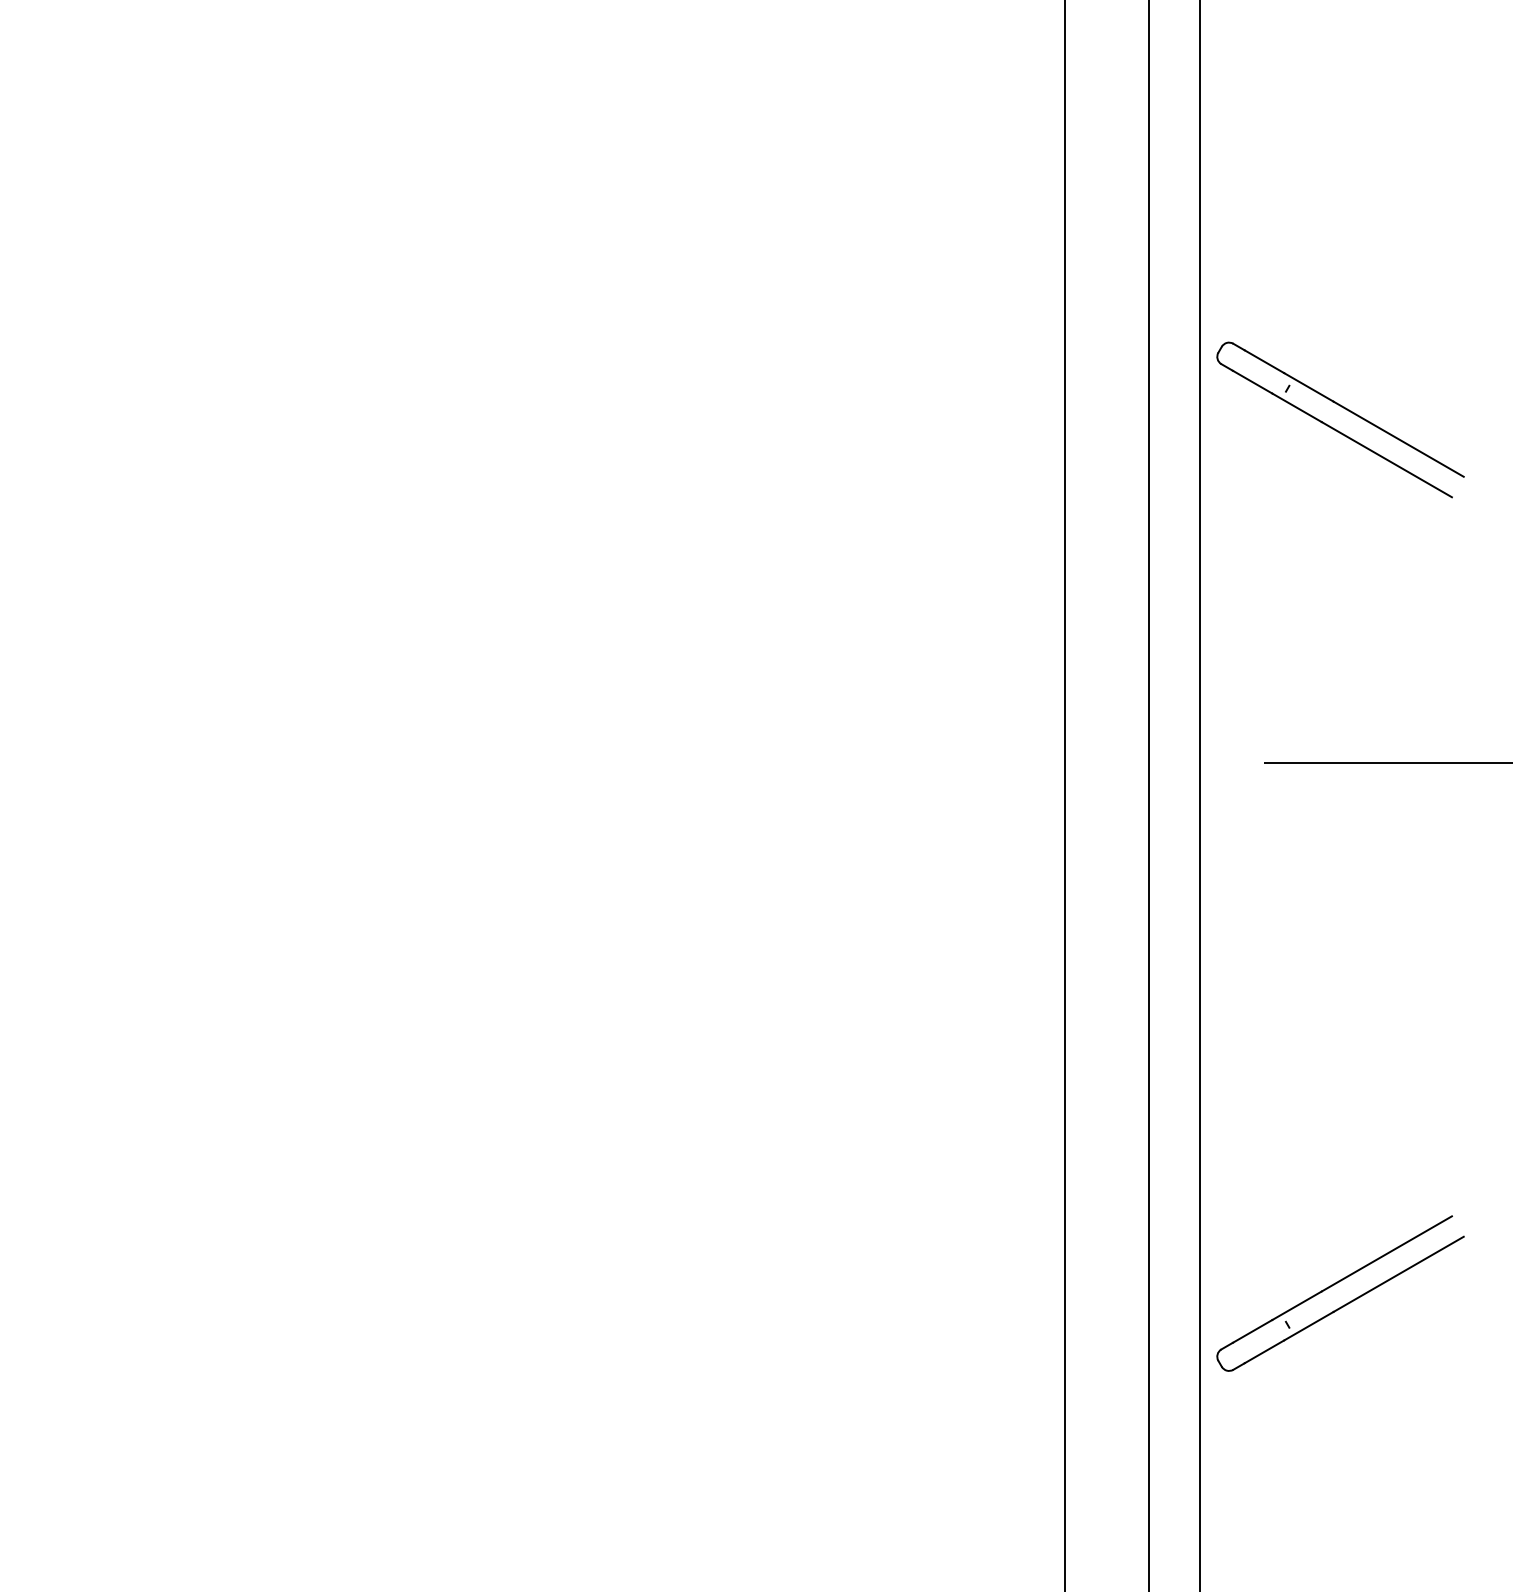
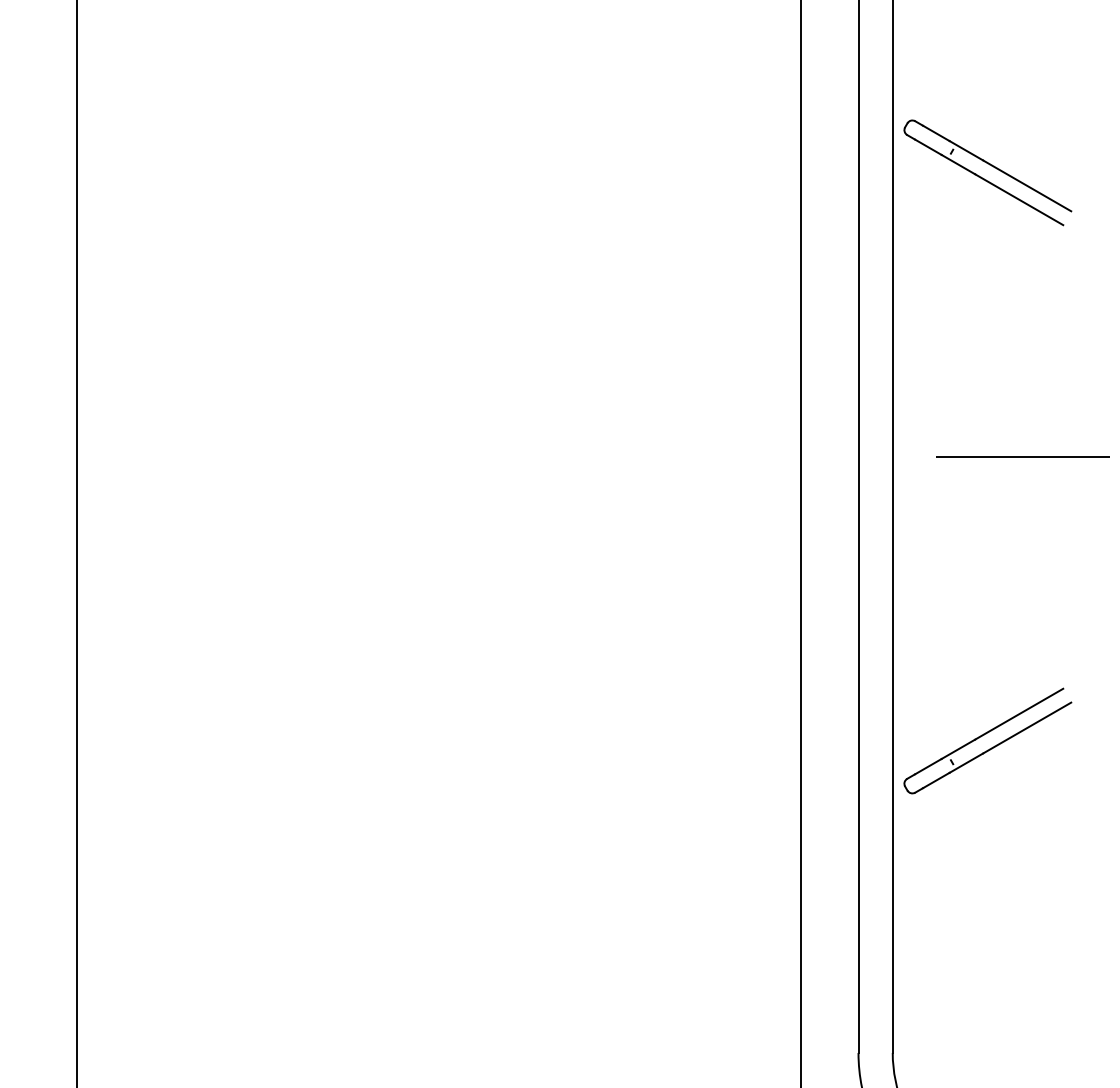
part: (1335, 428) -> (984, 178), moved
part: (1340, 1292) -> (987, 740), moved

